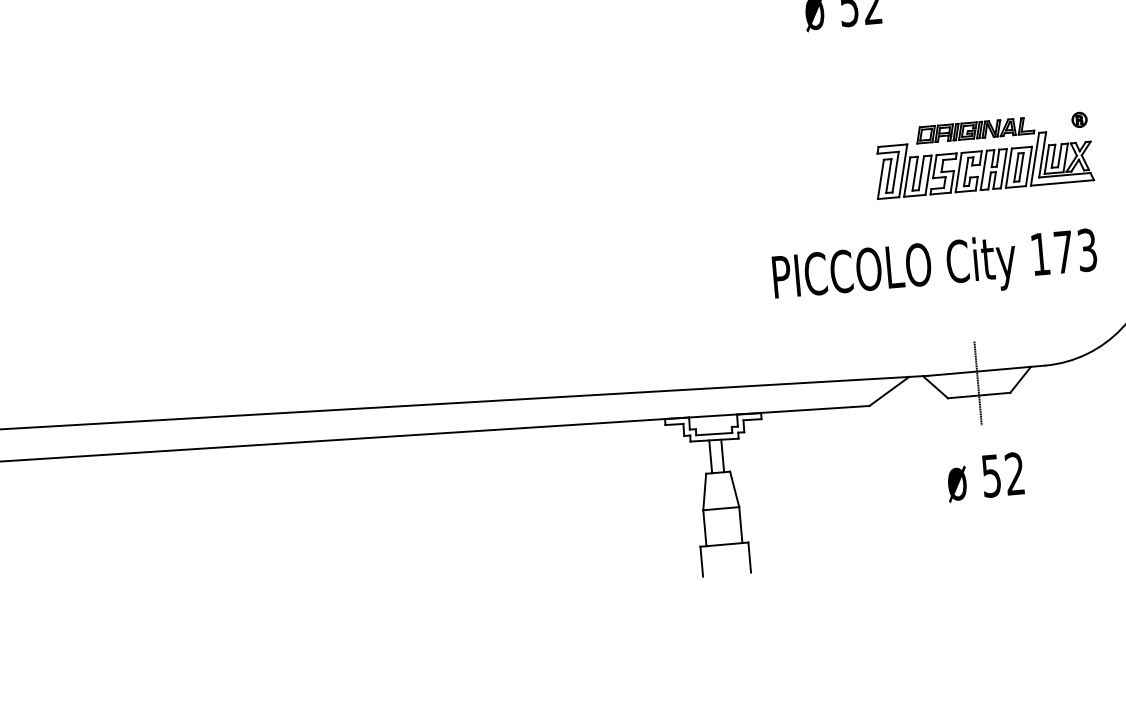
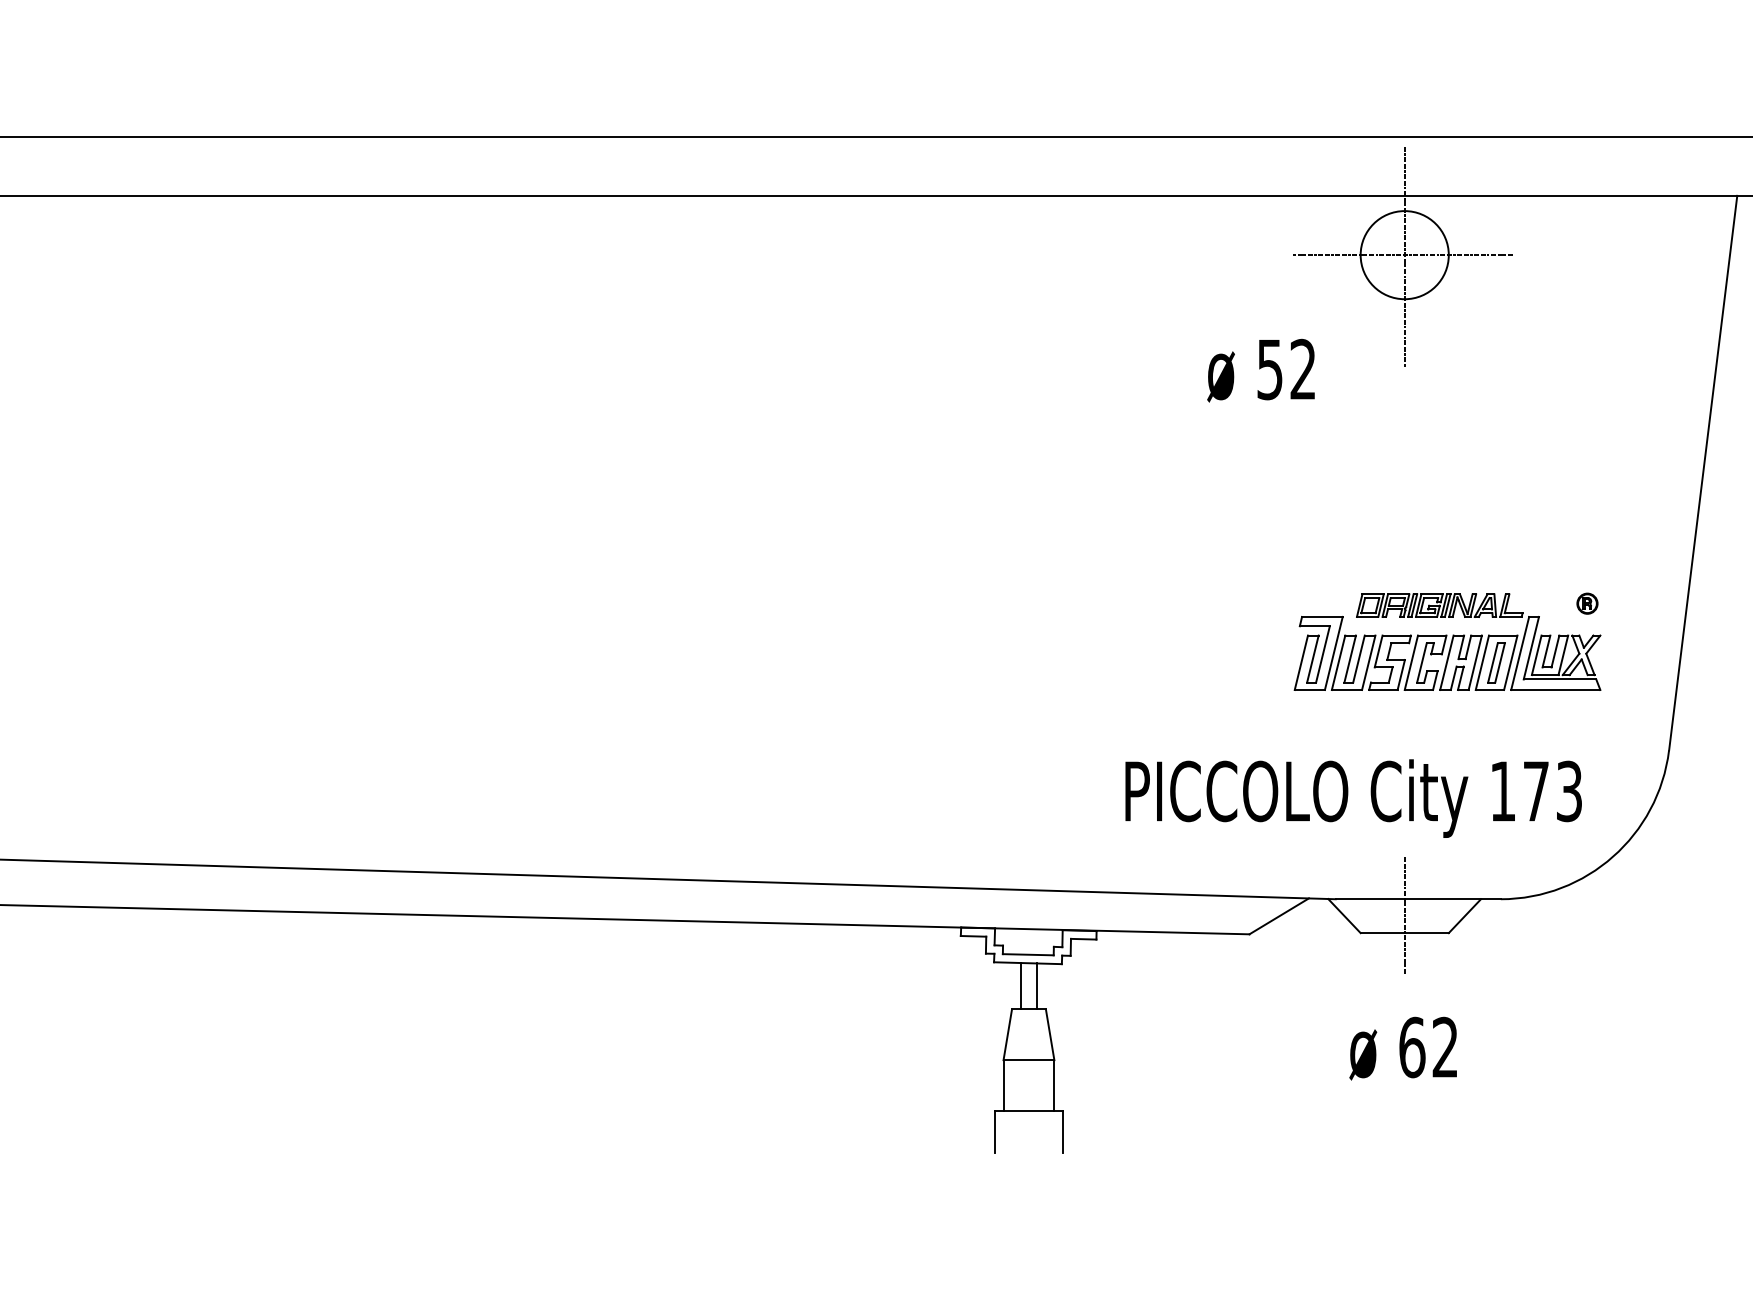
part: (982, 155) -> (1447, 641), moved
text: (935, 268) -> (1353, 798), moved
text: (991, 475) -> (1412, 1047), 52 -> 62

